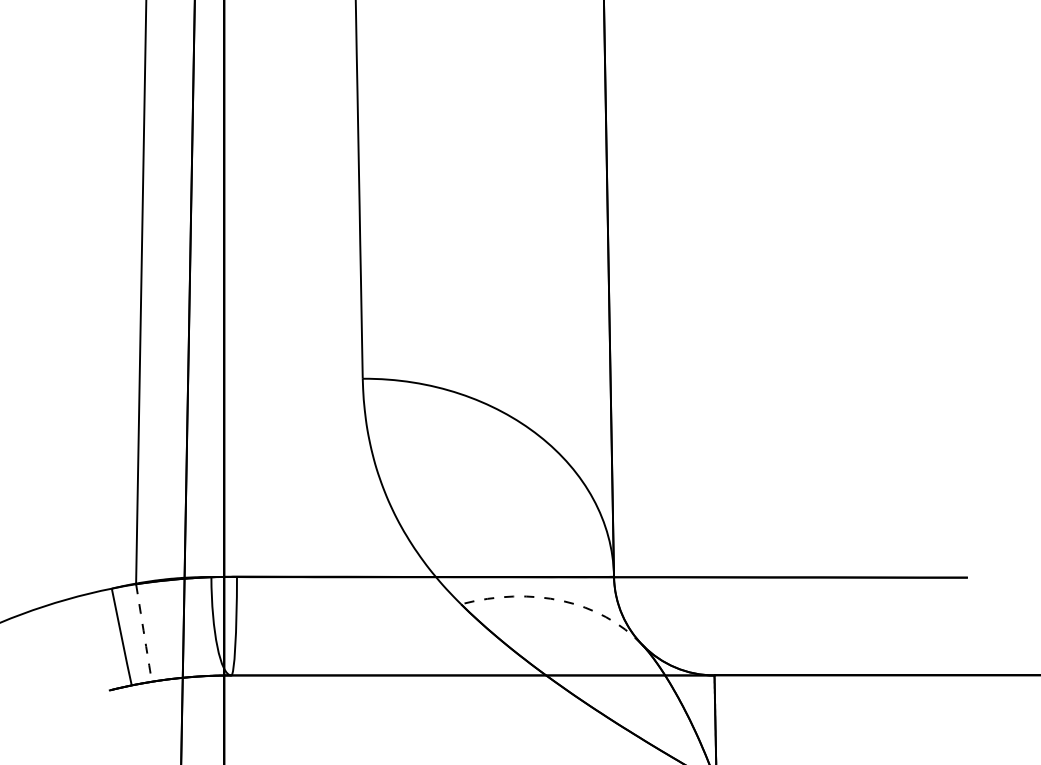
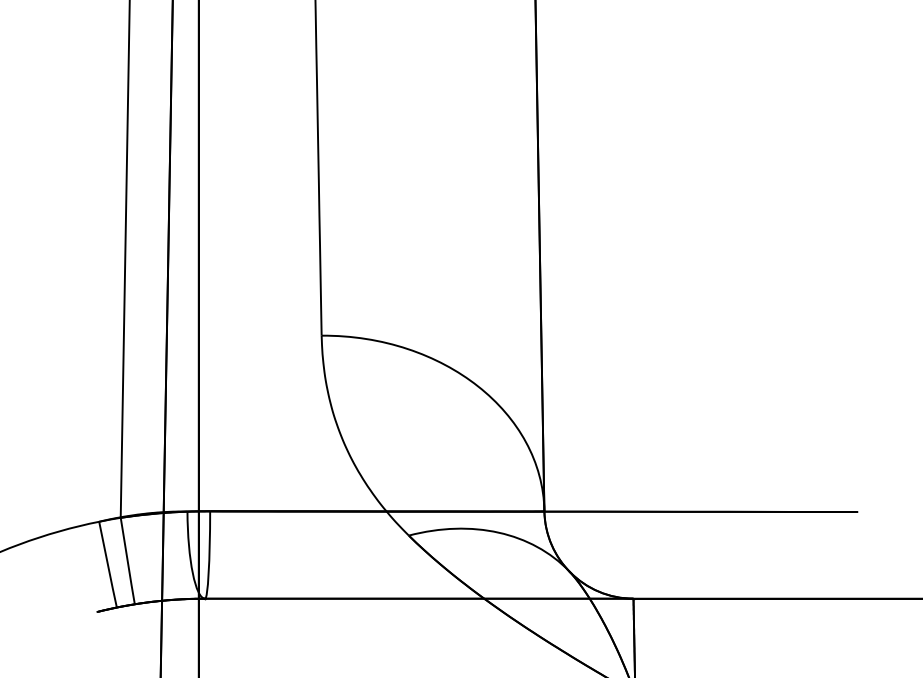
arc: (558, 600) -> (495, 532), dashed -> solid
arc: (144, 639) -> (128, 566), dashed -> solid

